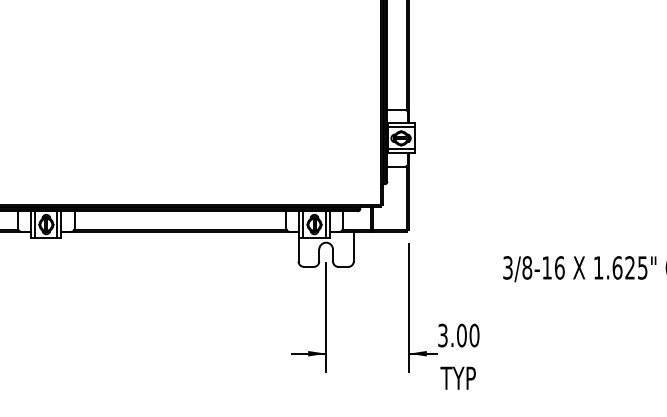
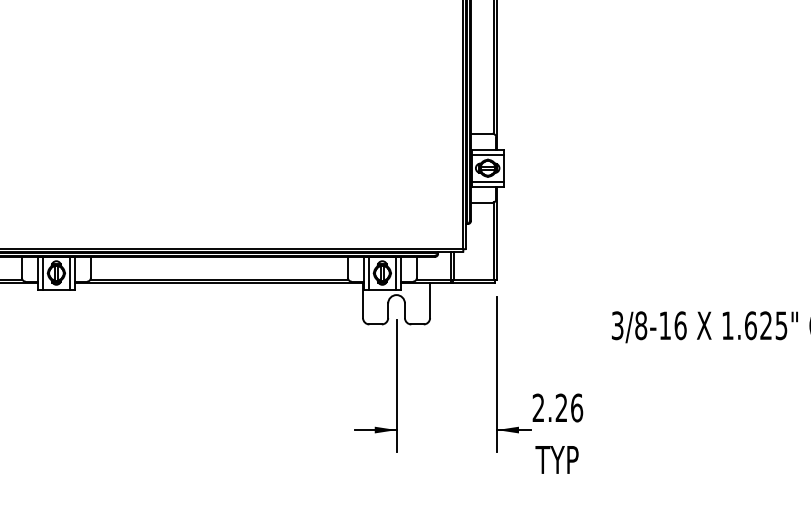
text: (458, 335) -> (557, 407), 3.00 -> 2.26

